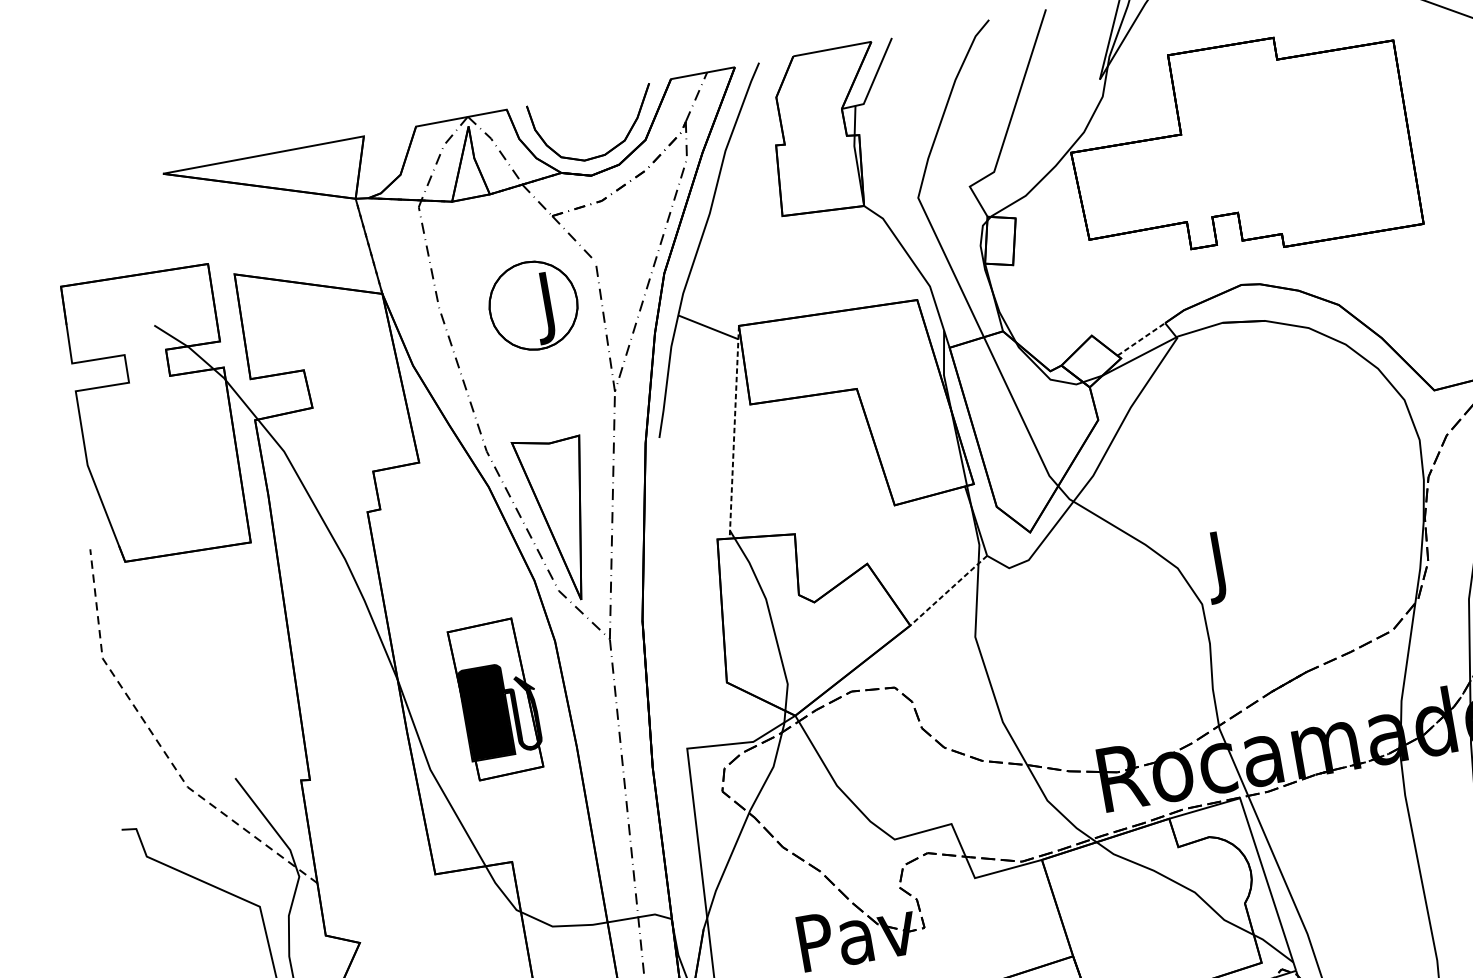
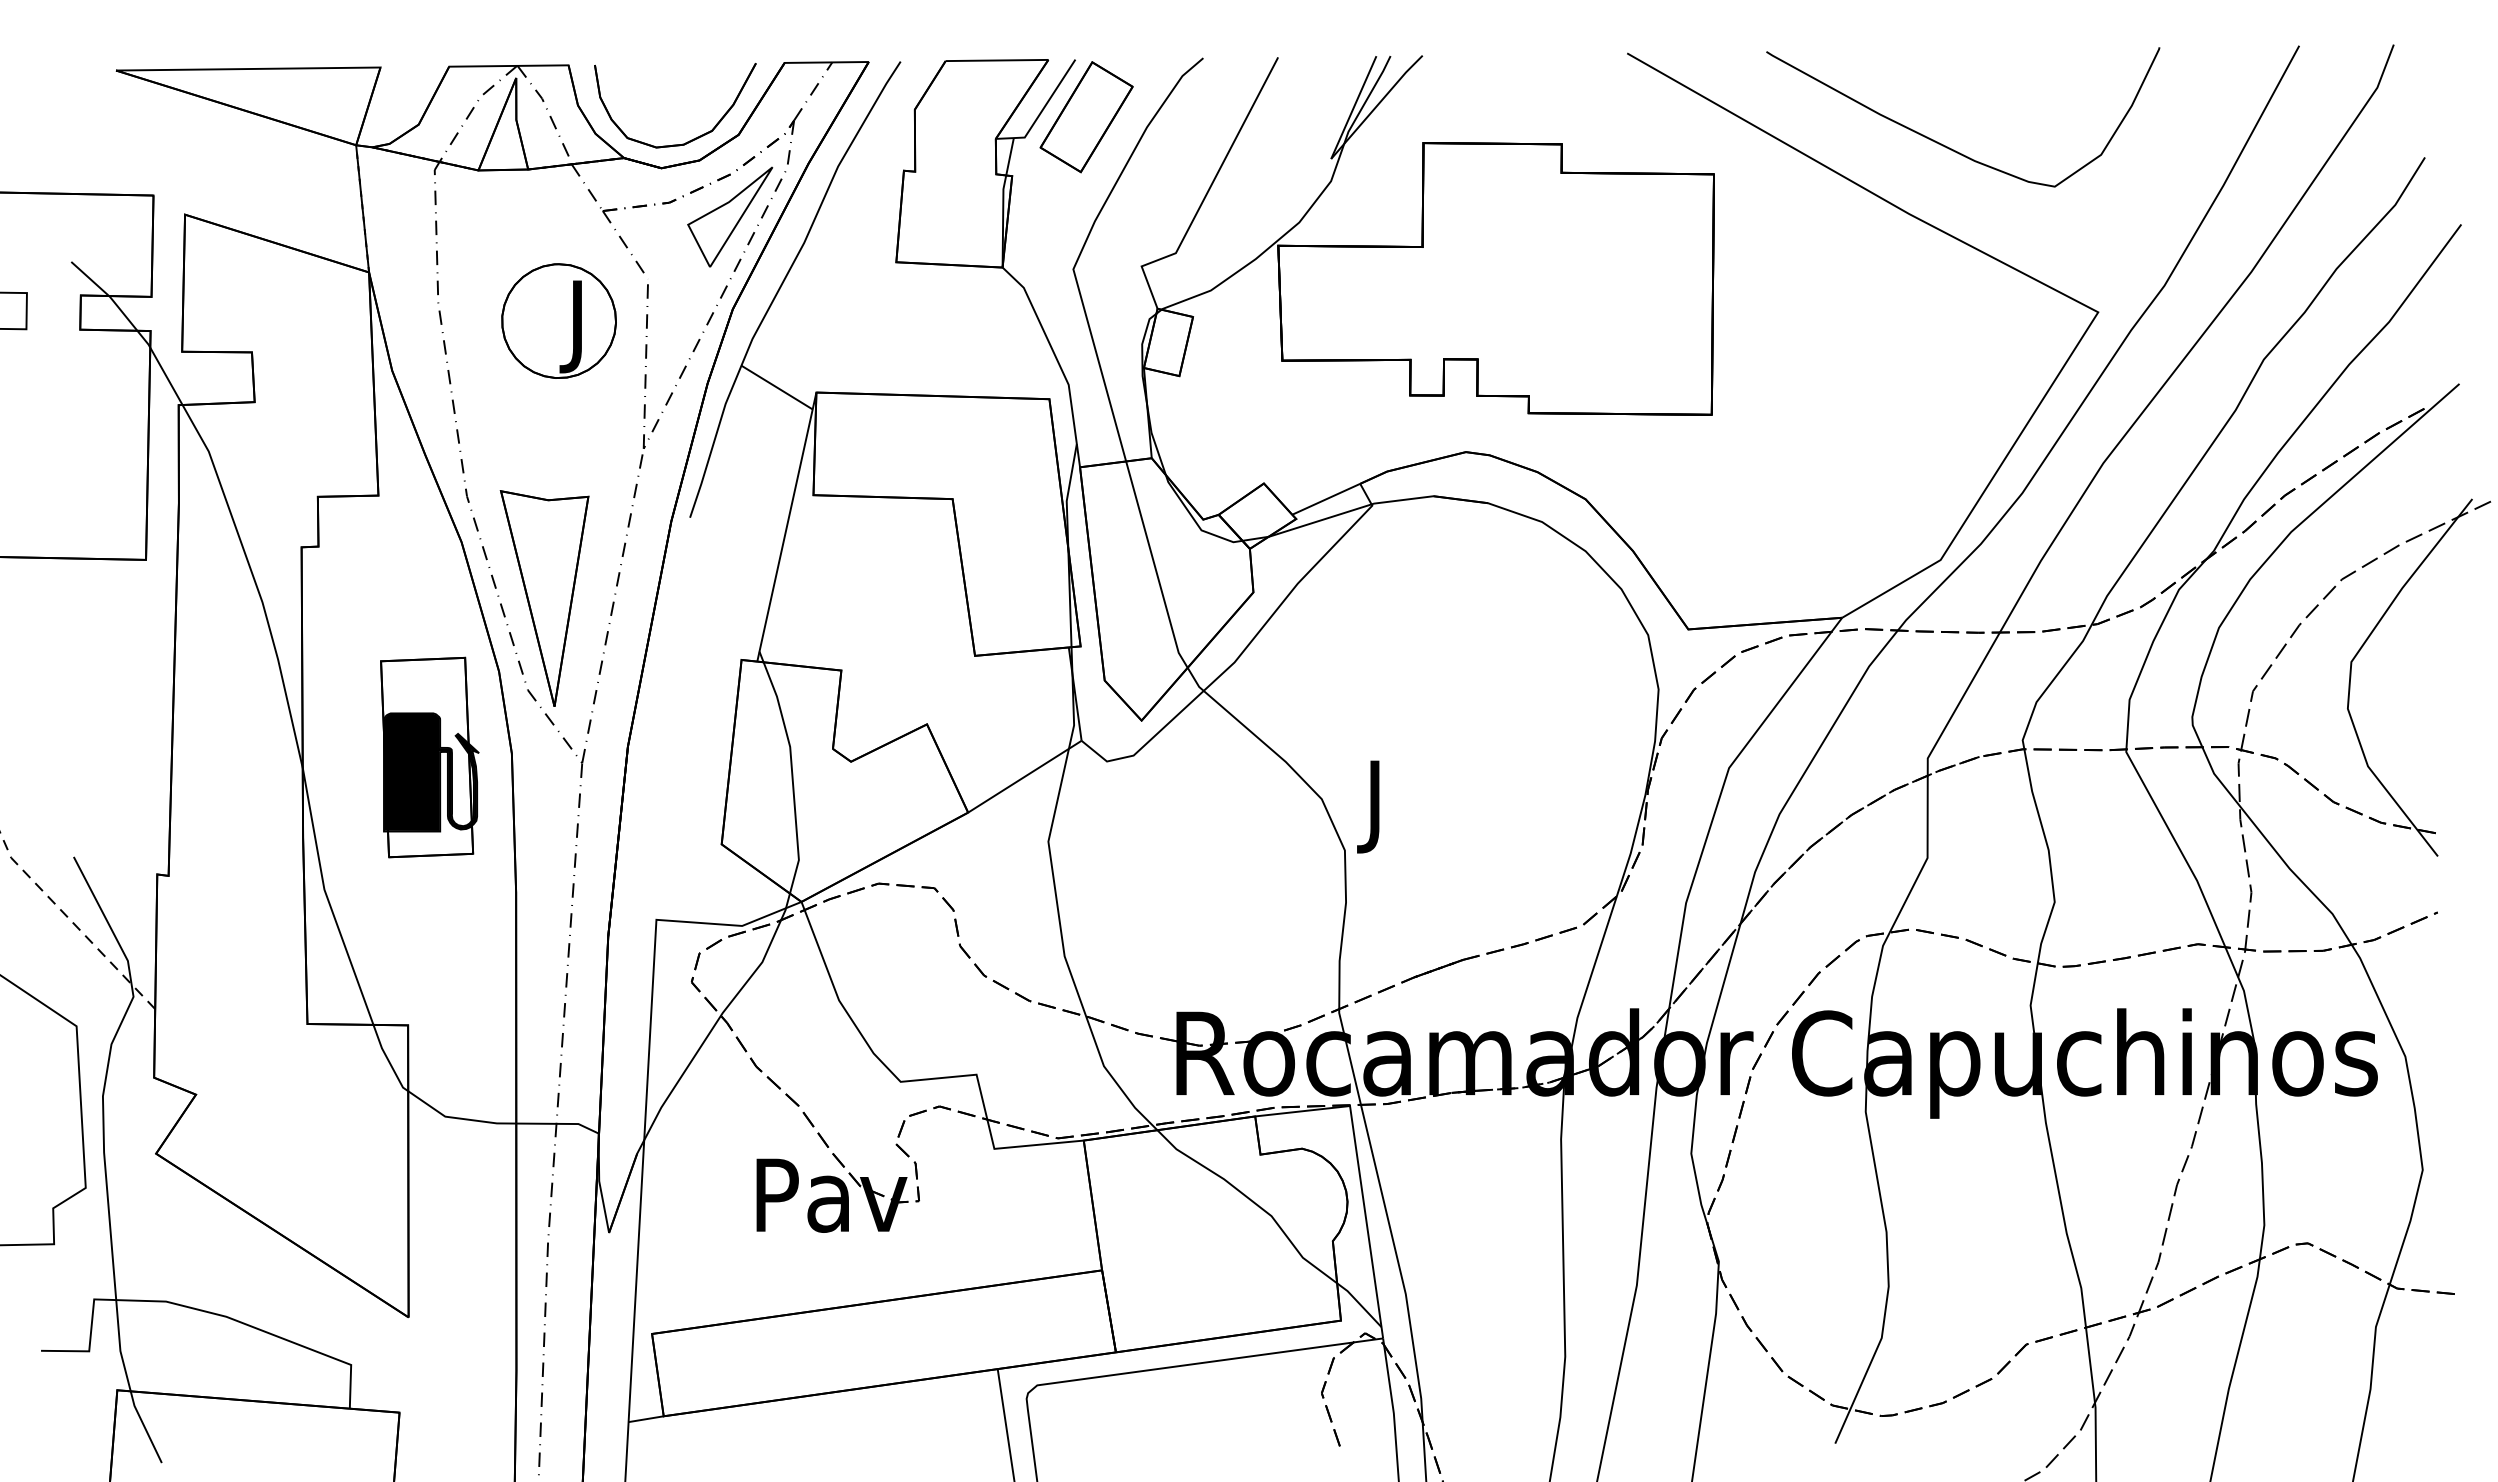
part: (908, 80) -> (1086, 117), added
part: (650, 203) -> (730, 216), added
line: (1141, 339) -> (1326, 499), dashed -> solid
line: (734, 432) -> (786, 527), dashed -> solid
line: (948, 590) -> (1024, 776), dashed -> solid
part: (497, 699) -> (429, 757), moved

